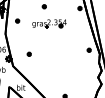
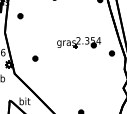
part: (49, 23) -> (79, 42), moved

